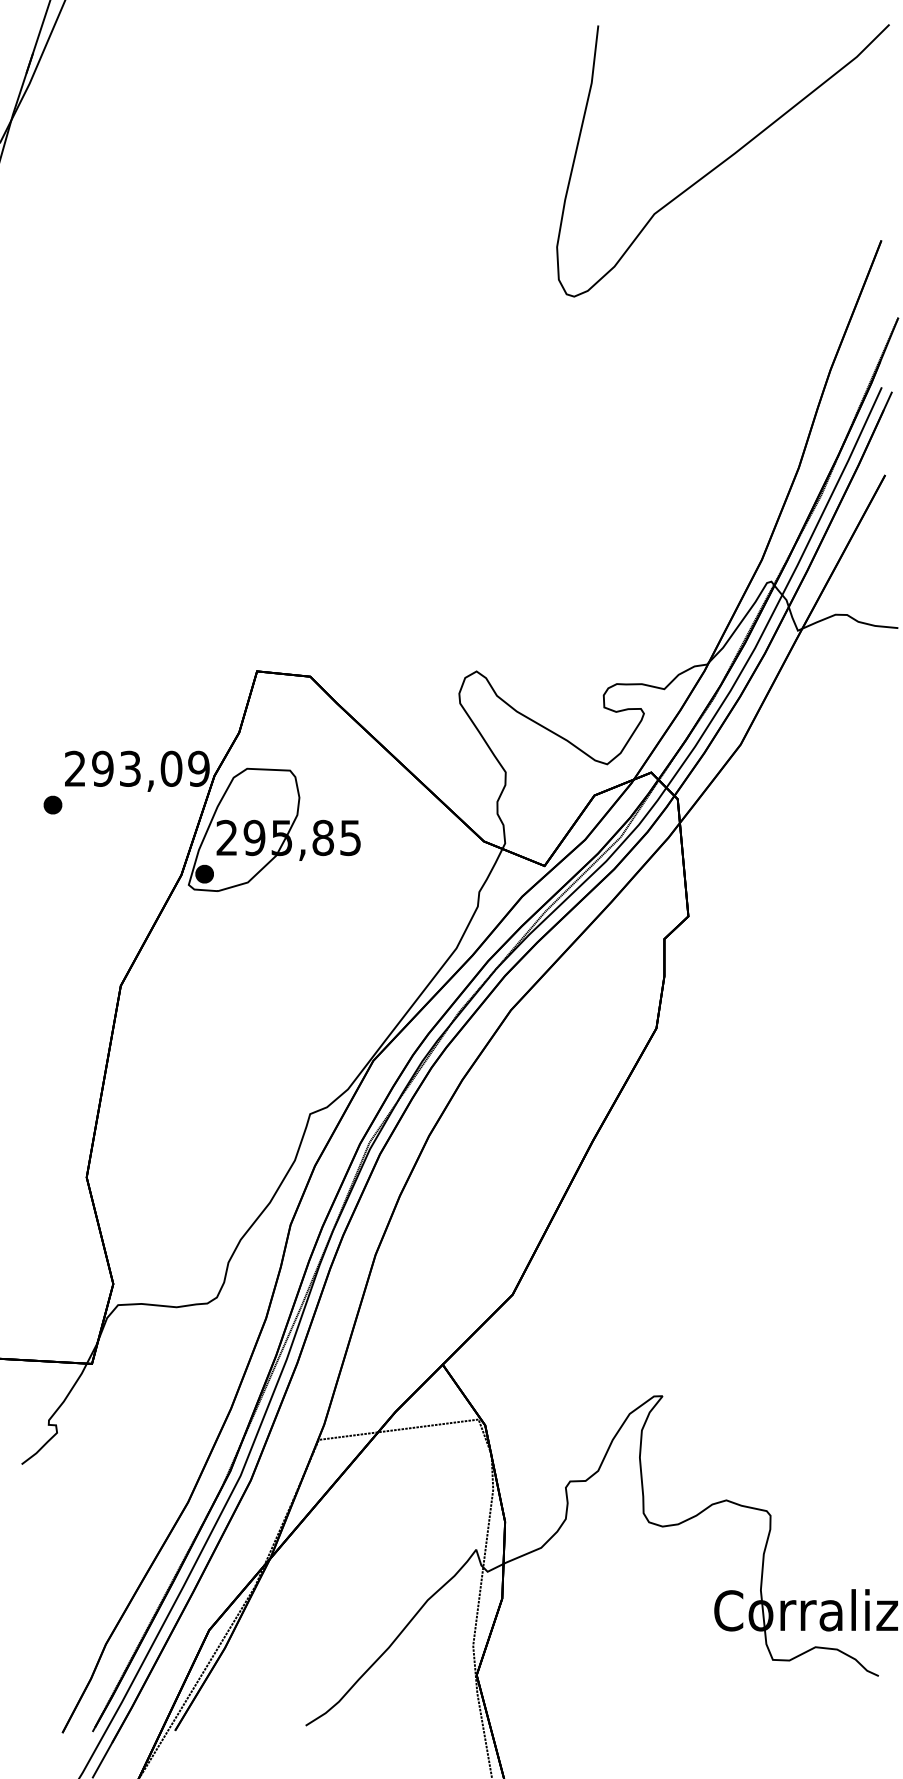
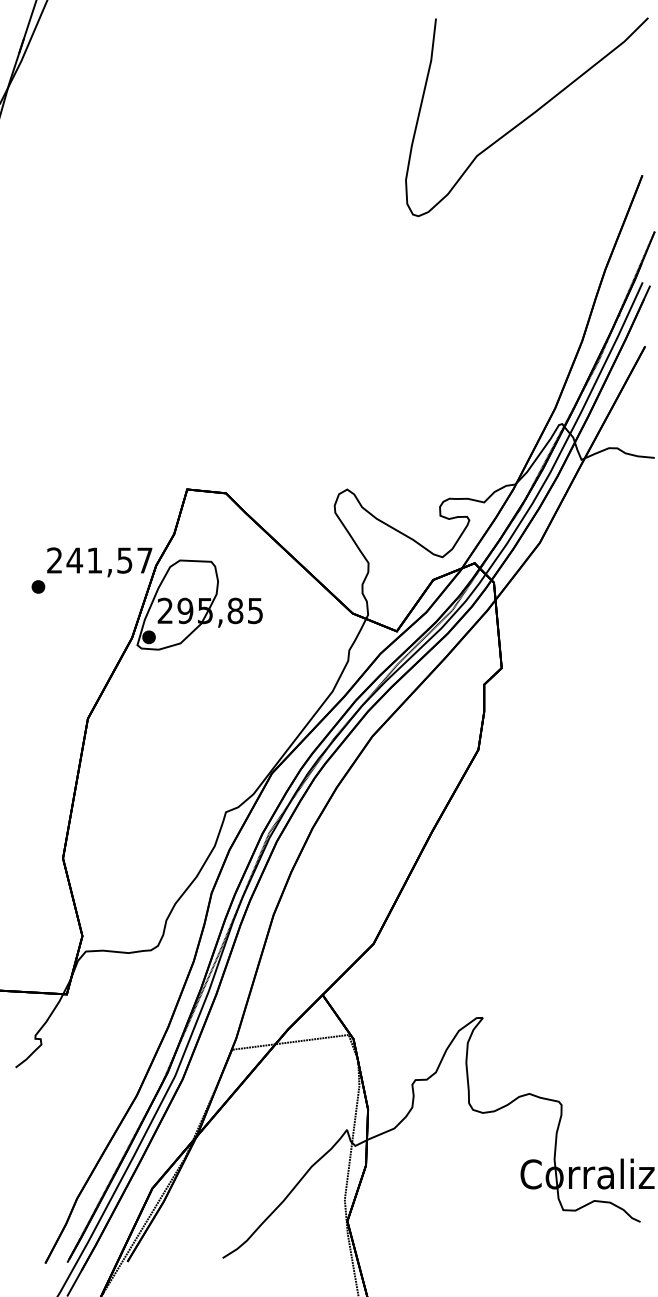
text: (150, 768) -> (109, 560), 293,09 -> 241,57

